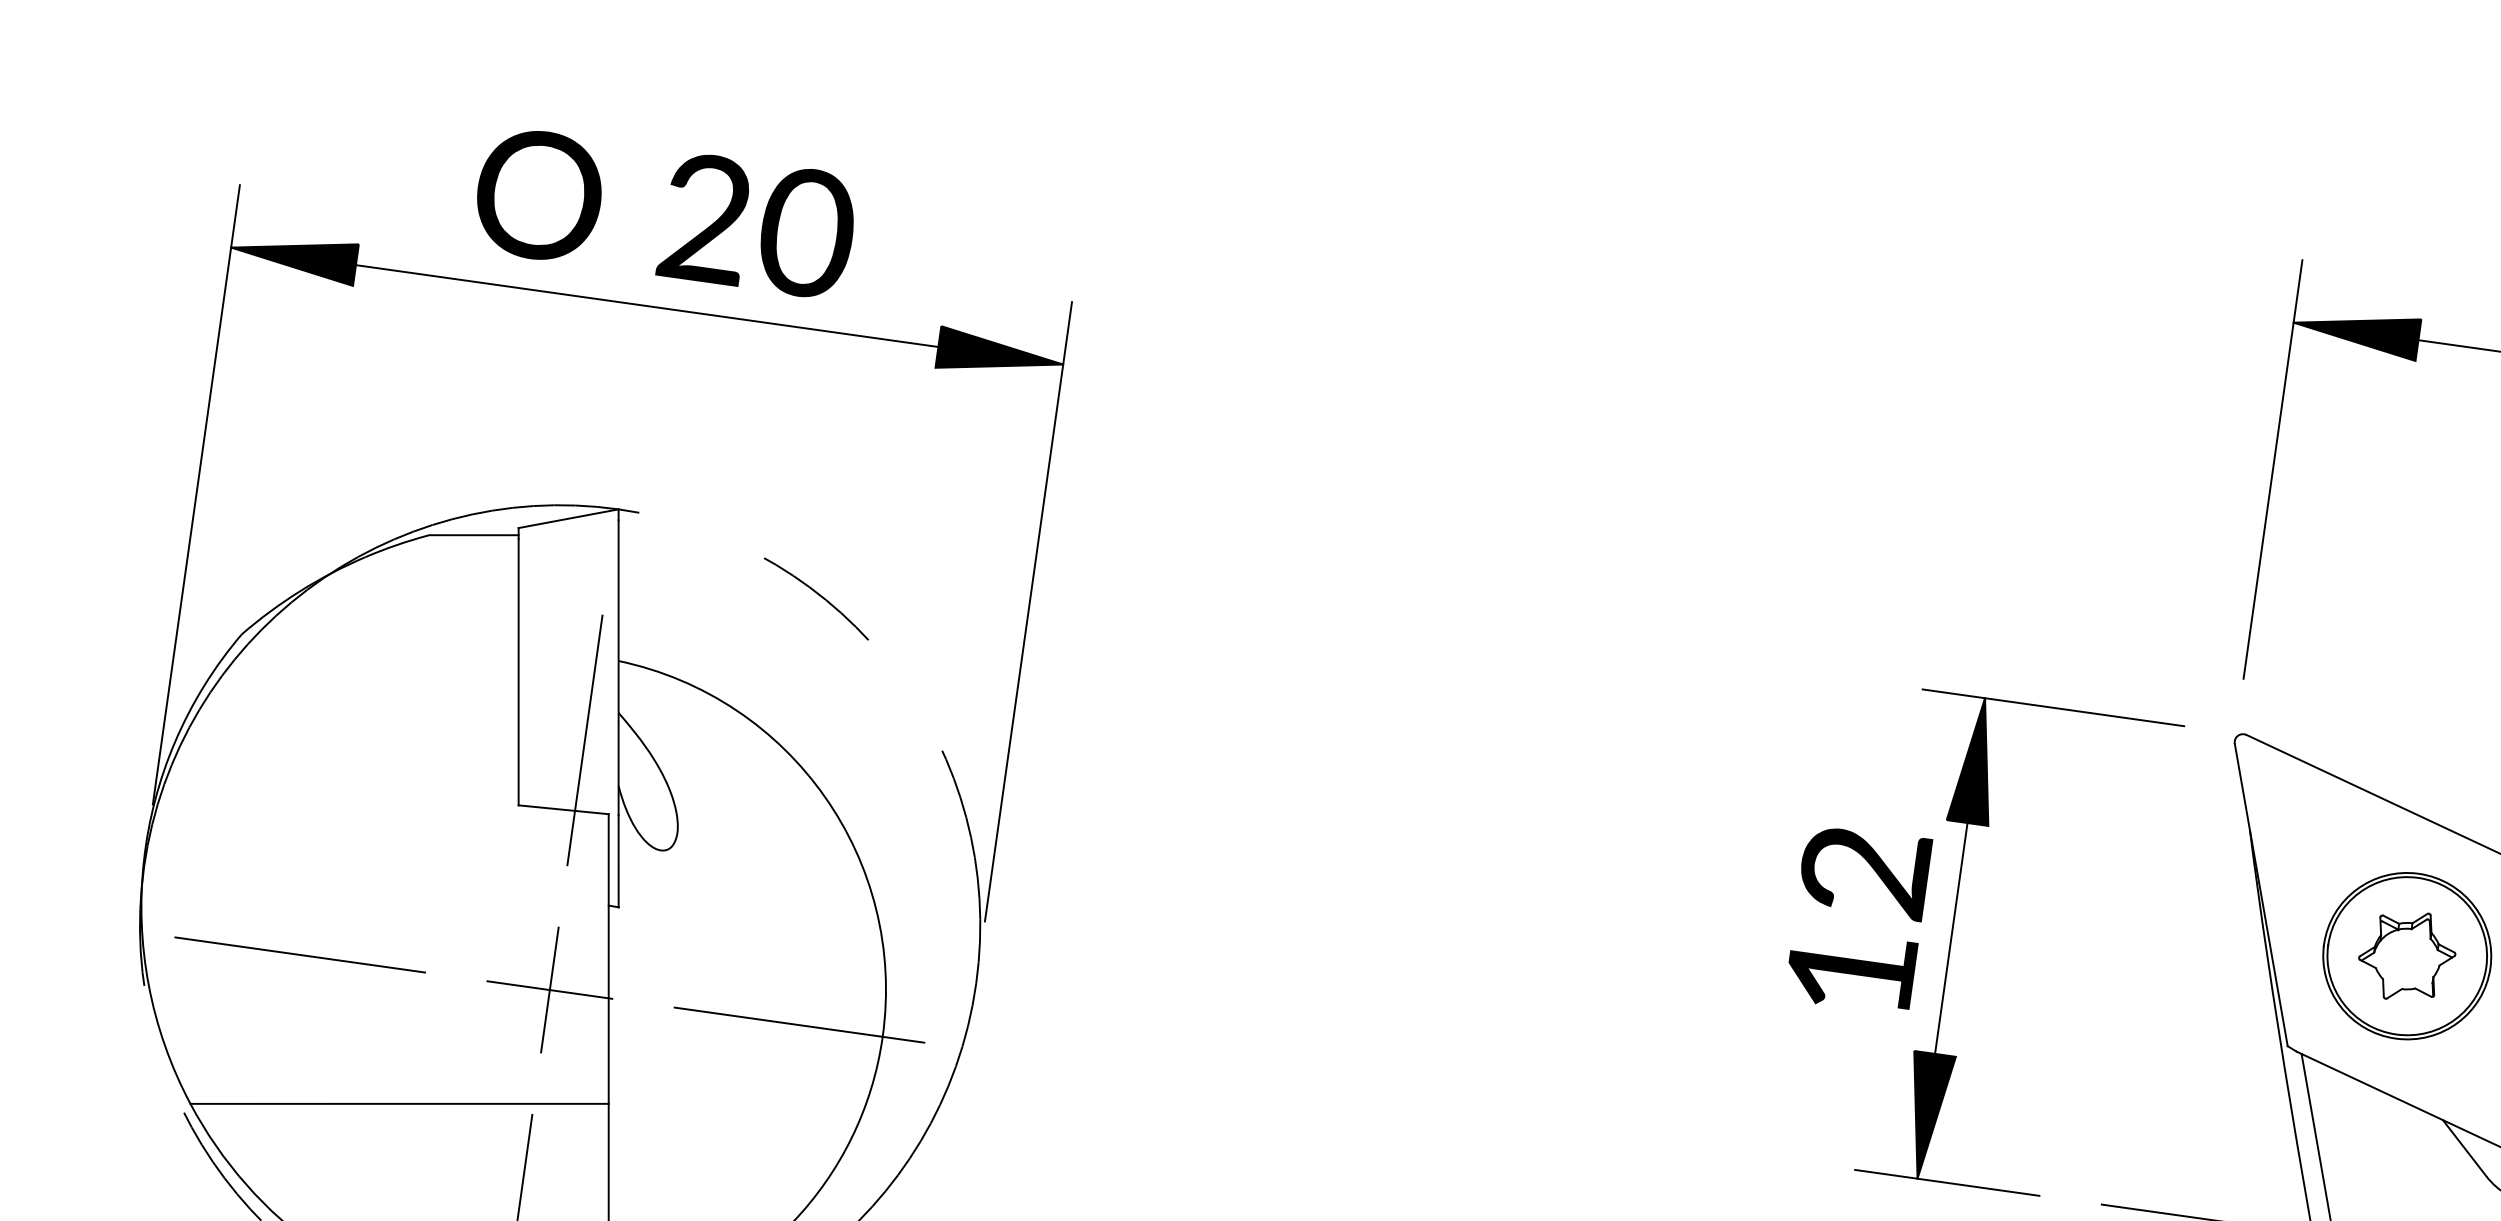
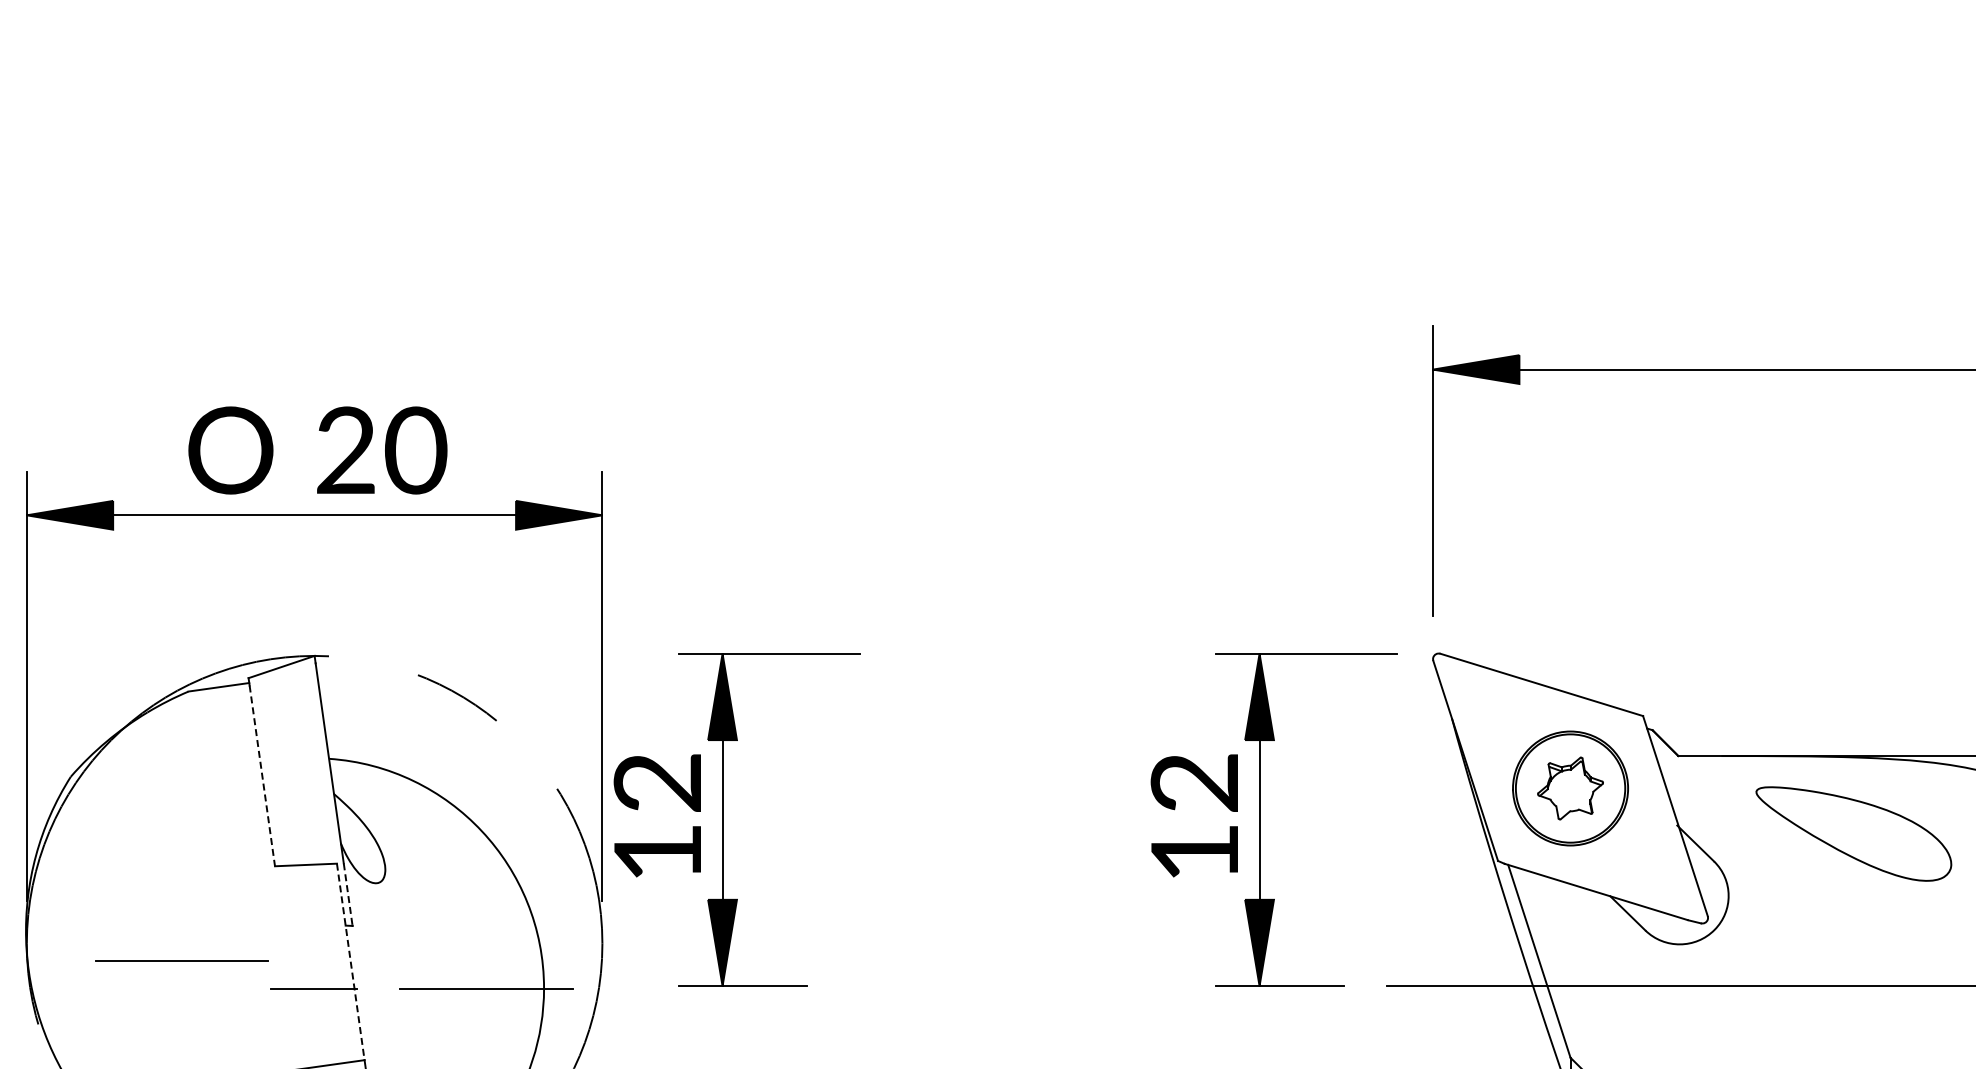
line: (518, 673) -> (262, 776), solid -> dashed
line: (584, 739) -> (313, 815), removed
part: (1176, 828) -> (723, 819), added
line: (618, 862) -> (348, 895), solid -> dashed
line: (299, 954) -> (181, 960), moved
line: (608, 959) -> (350, 962), solid -> dashed
line: (549, 989) -> (313, 988), removed

